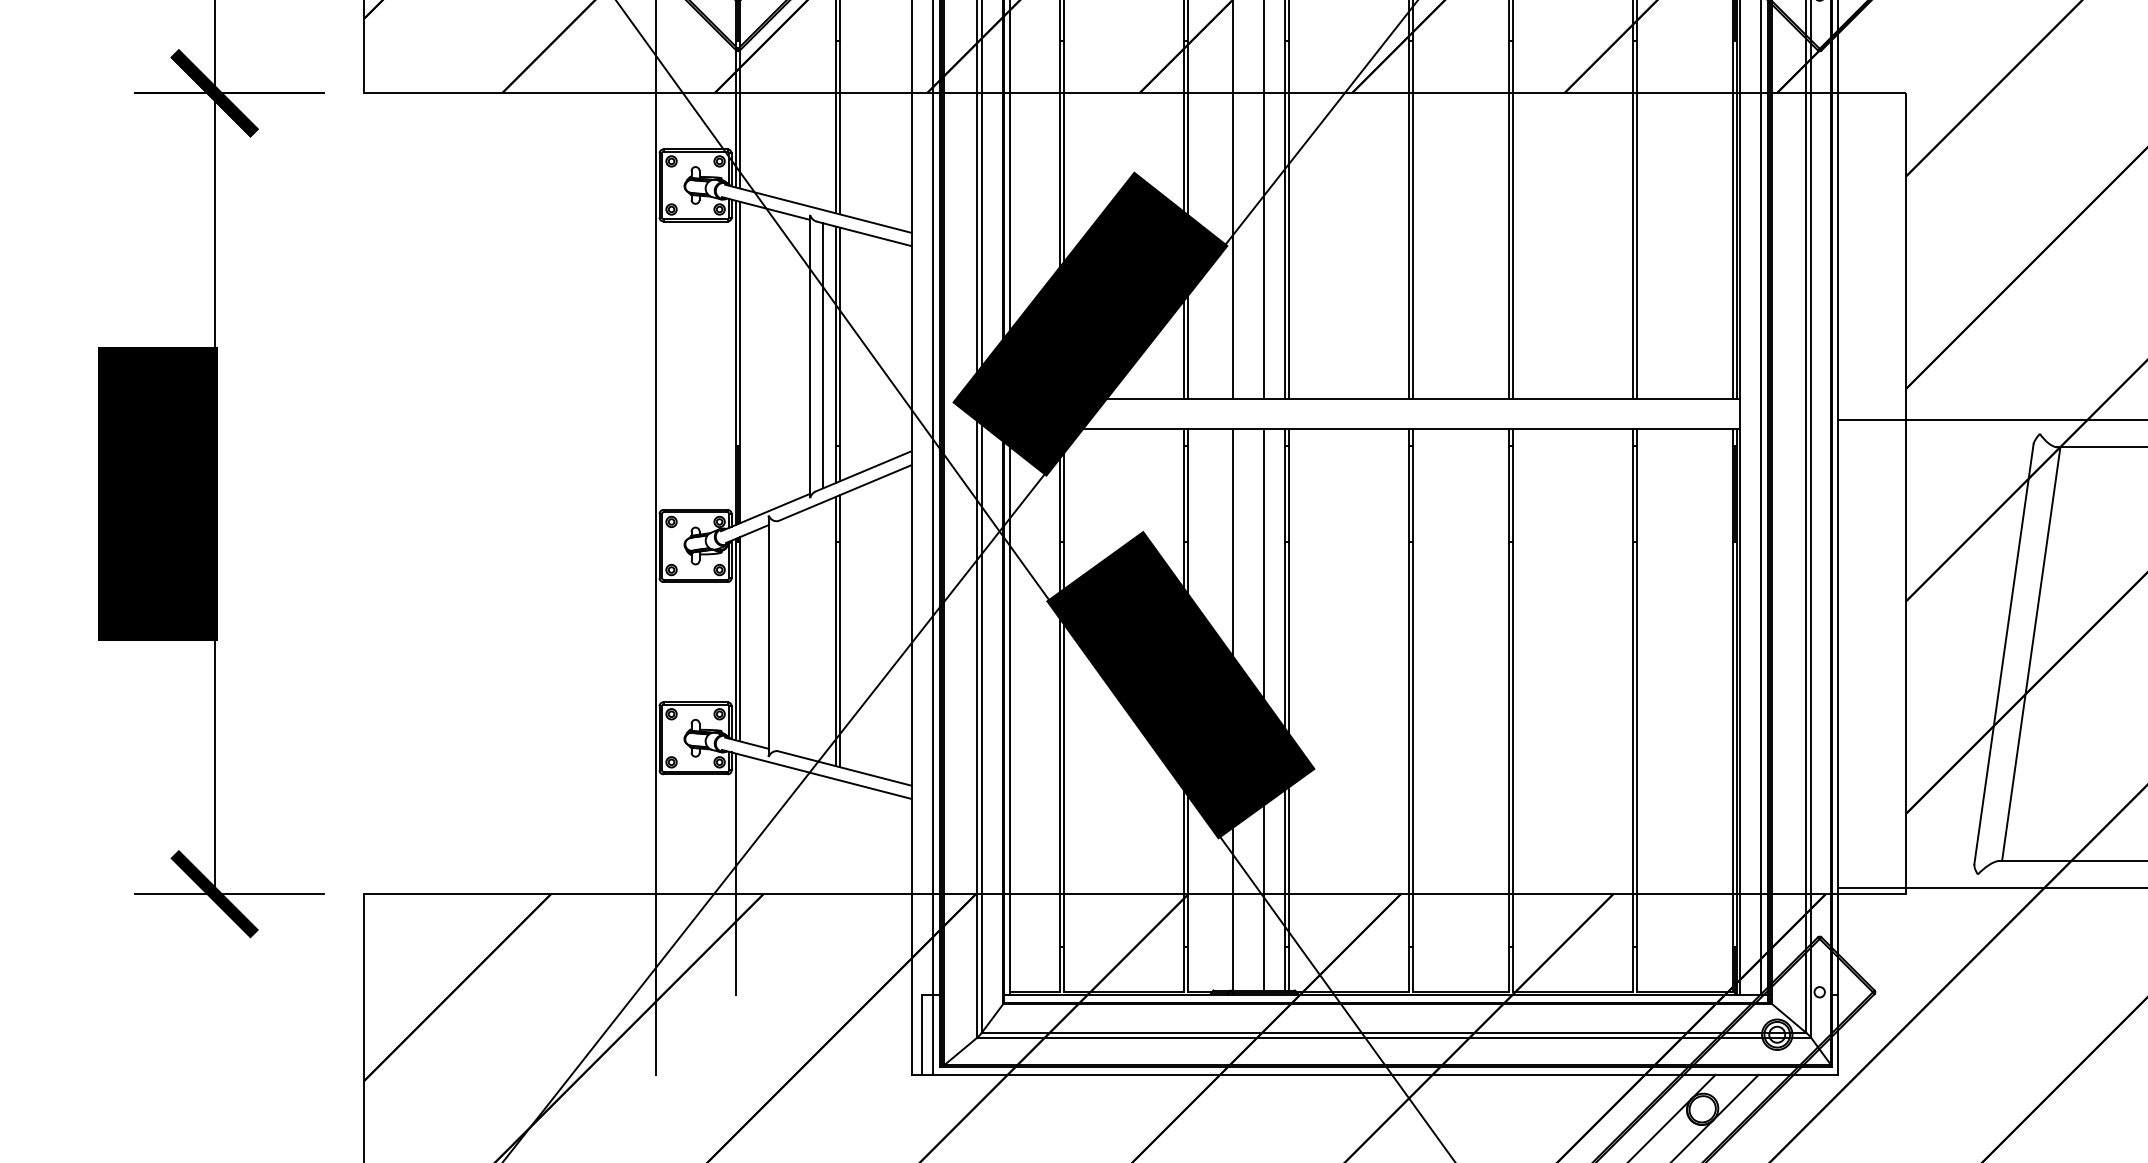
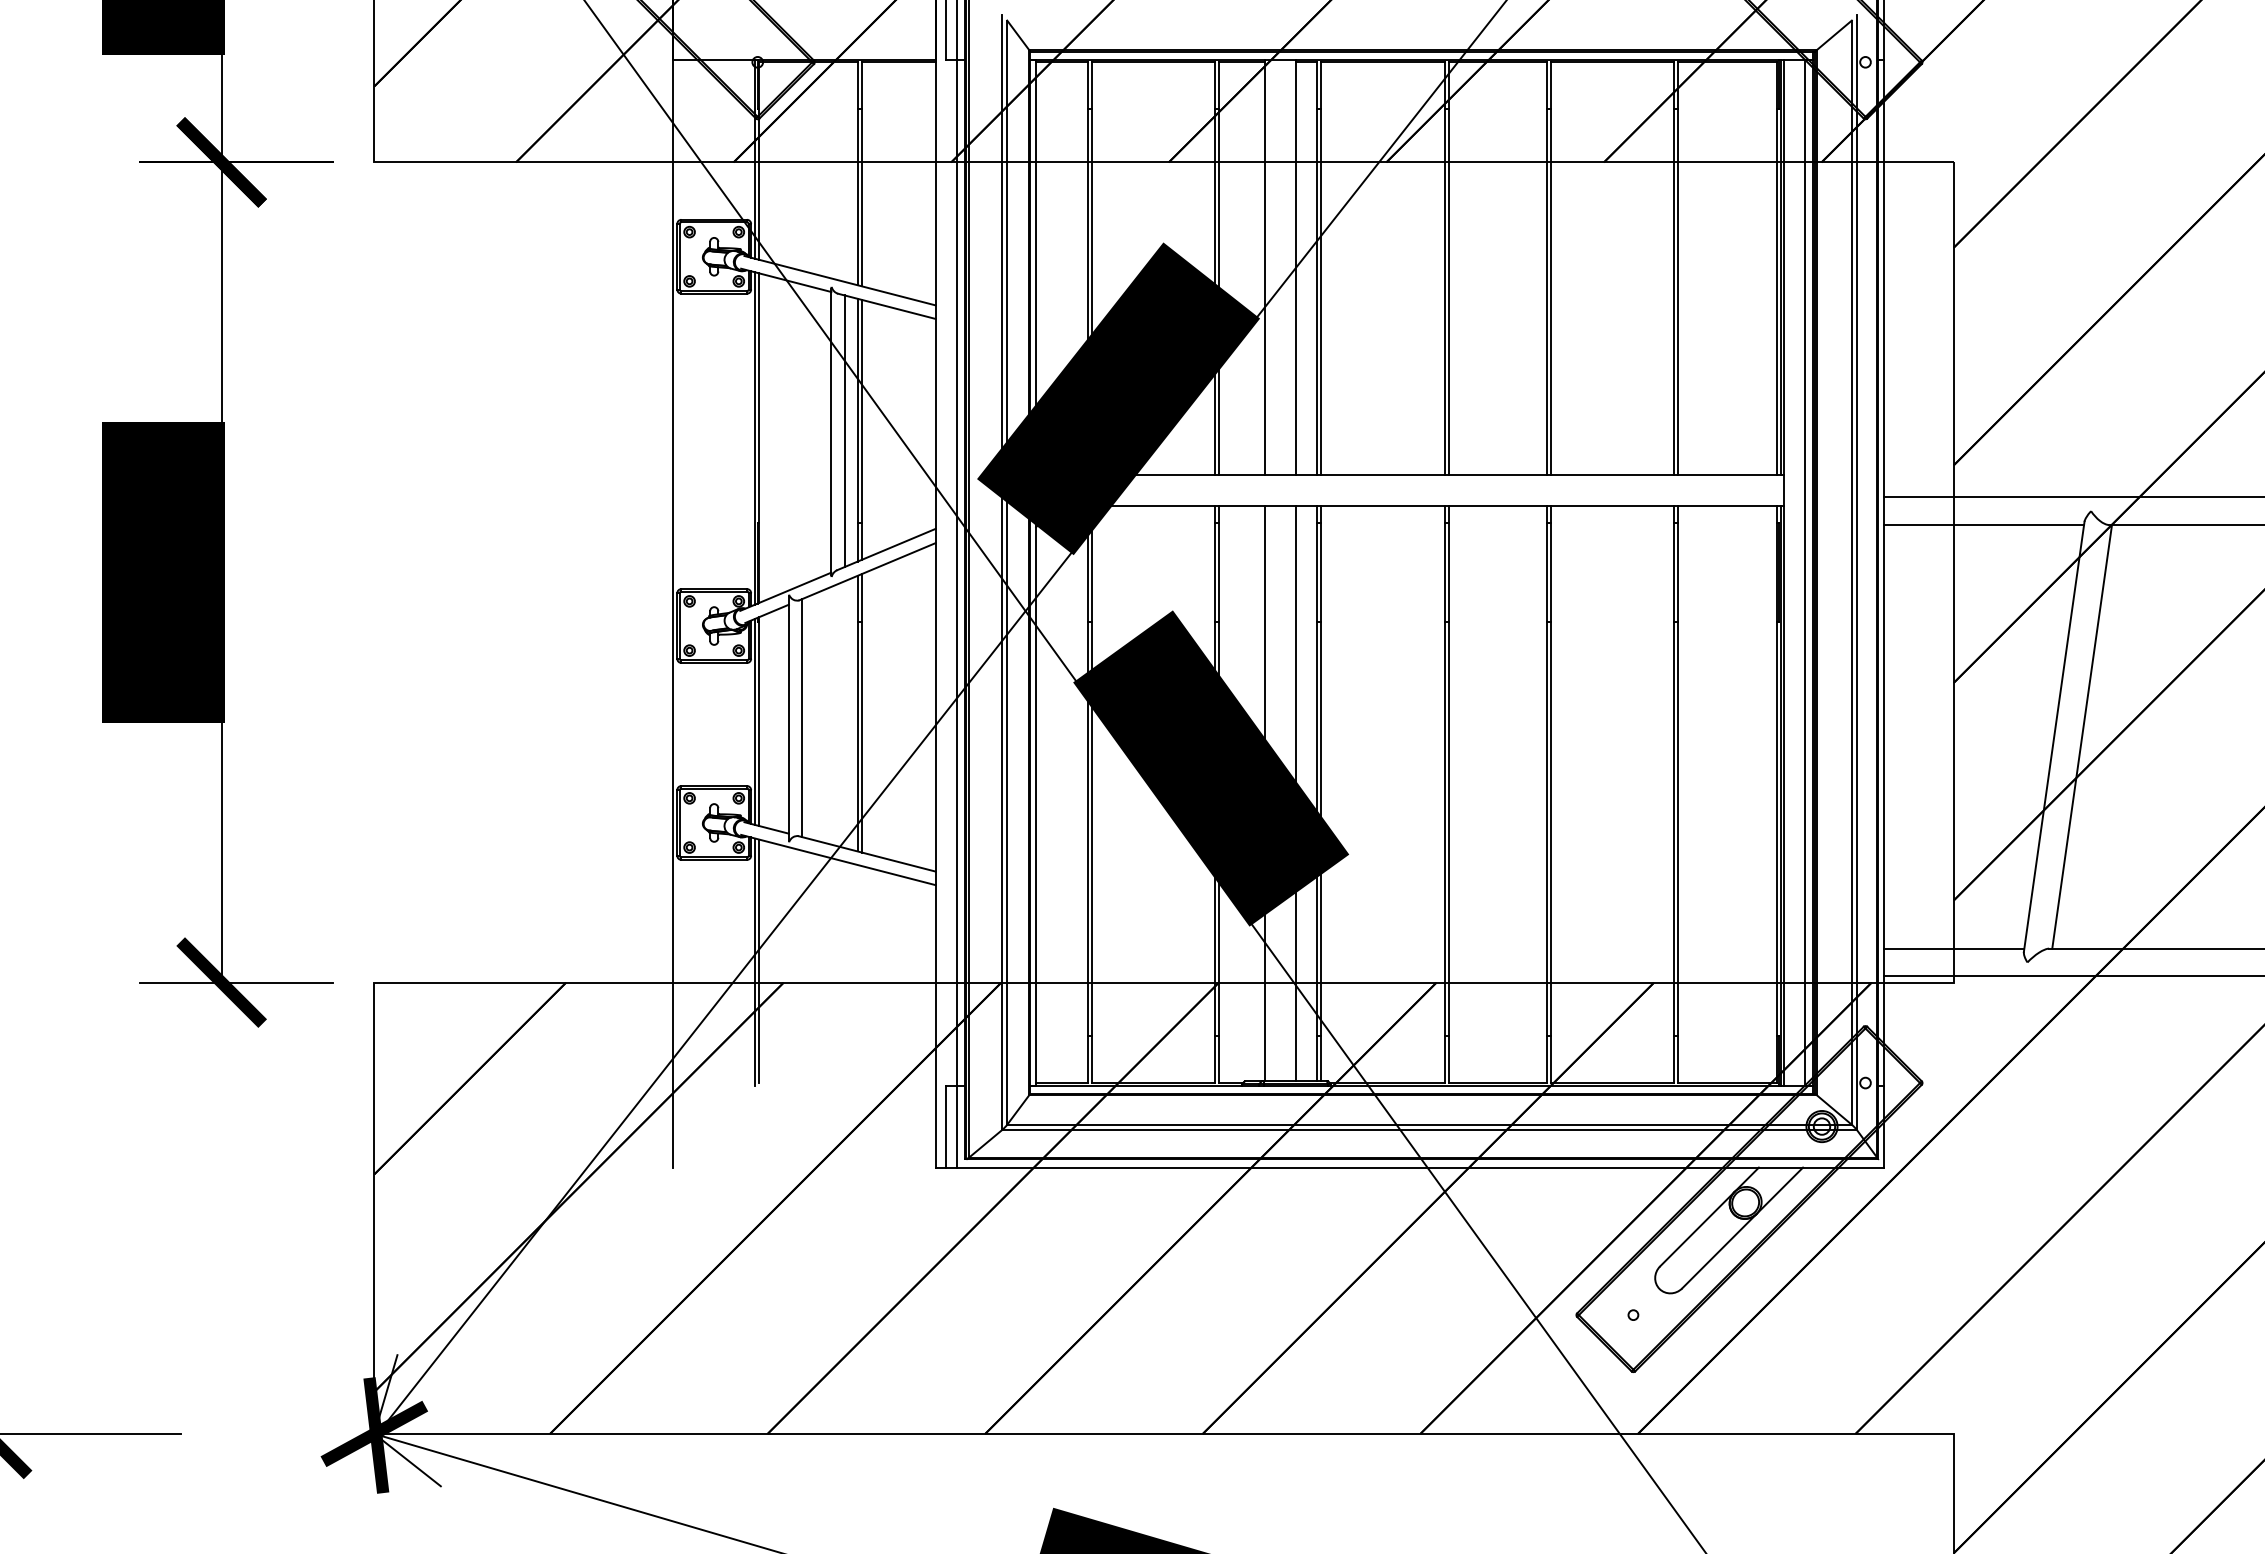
line: (1935, 446) -> (1984, 524), added
line: (781, 636) -> (802, 718), added
line: (1906, 860) -> (1954, 948), added
line: (739, 873) -> (759, 961), added

